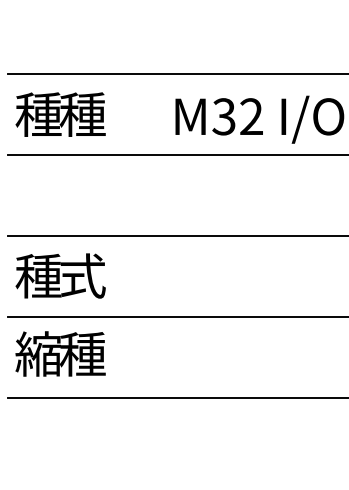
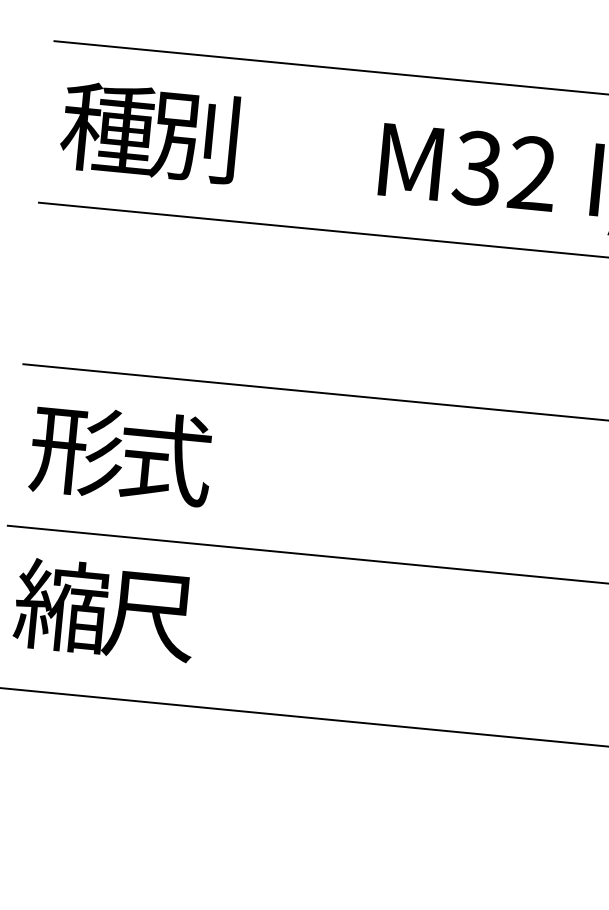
text: (82, 114) -> (195, 136), 種 -> 別
text: (38, 276) -> (76, 451), 種 -> 形
text: (82, 354) -> (149, 615), 種 -> 尺

